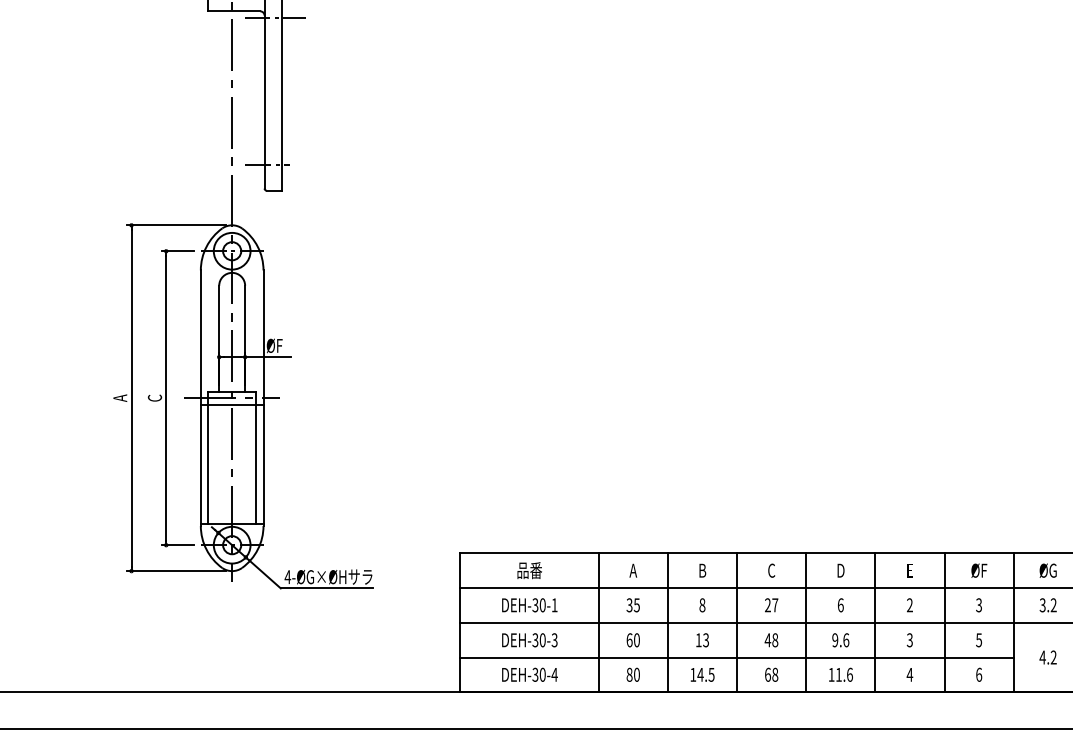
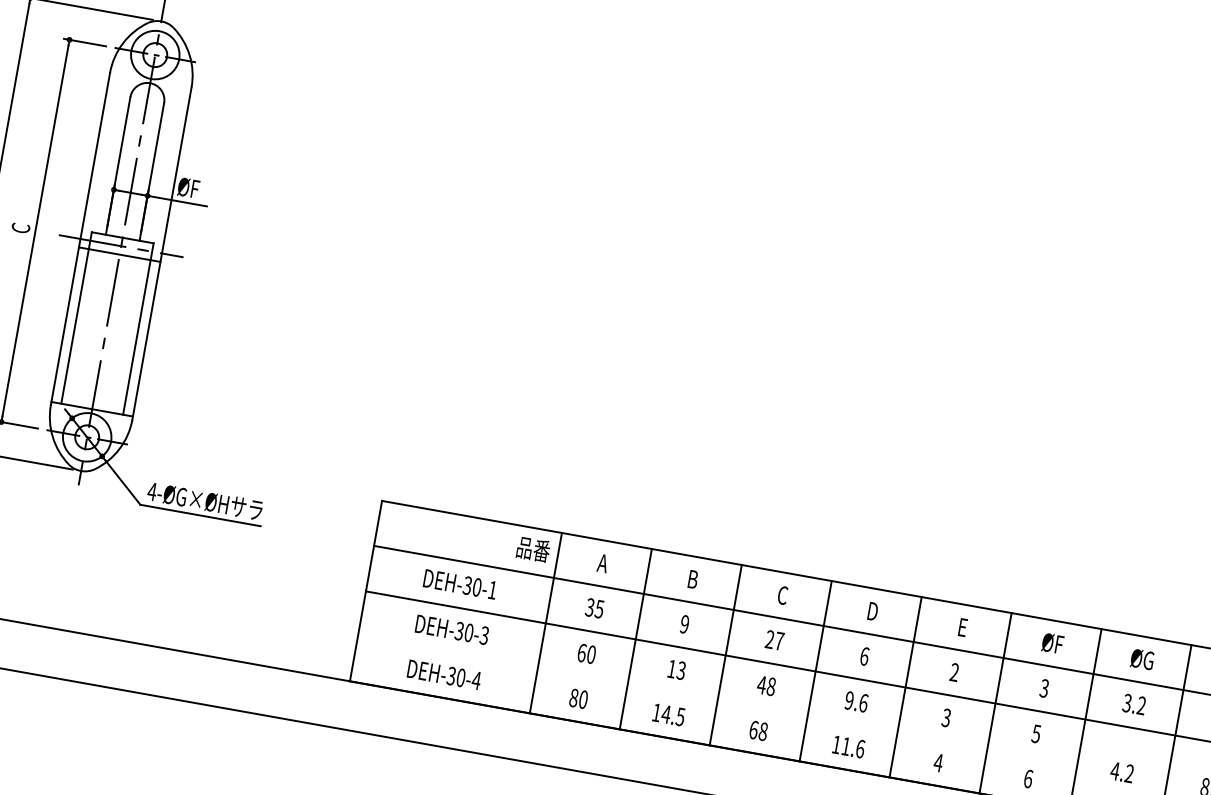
text: (529, 570) -> (533, 549), moved
text: (702, 605) -> (684, 624), 8 -> 9
line: (736, 657) -> (716, 700), removed

